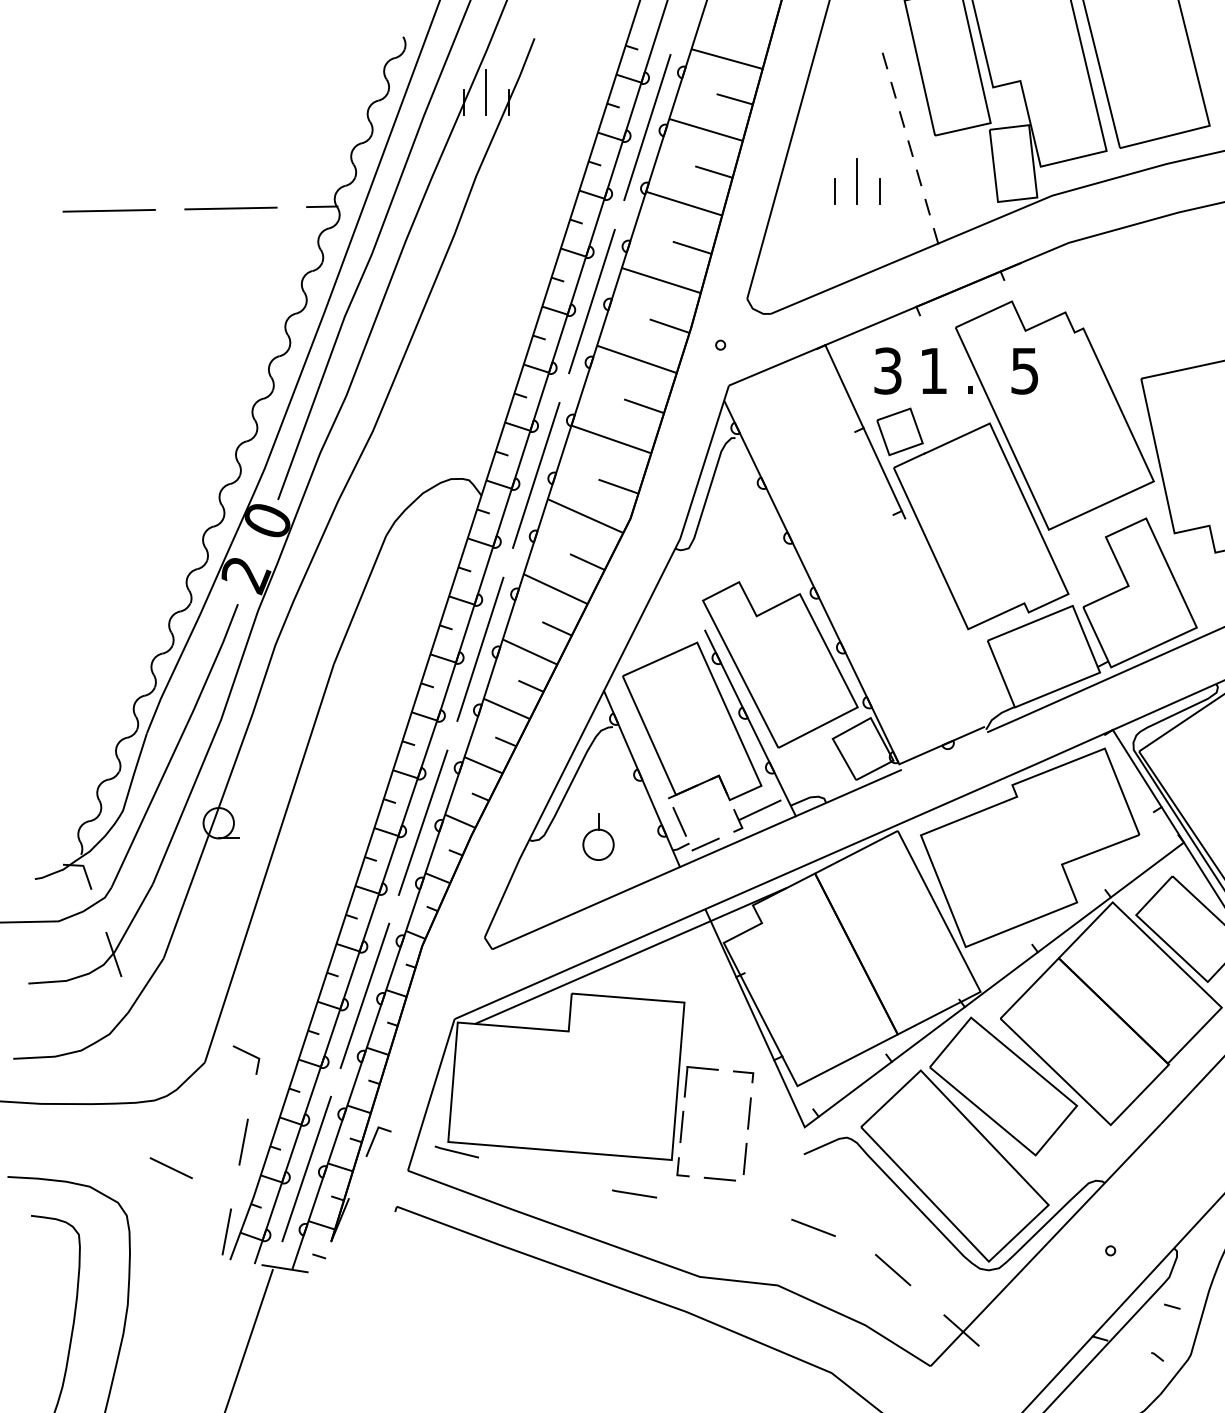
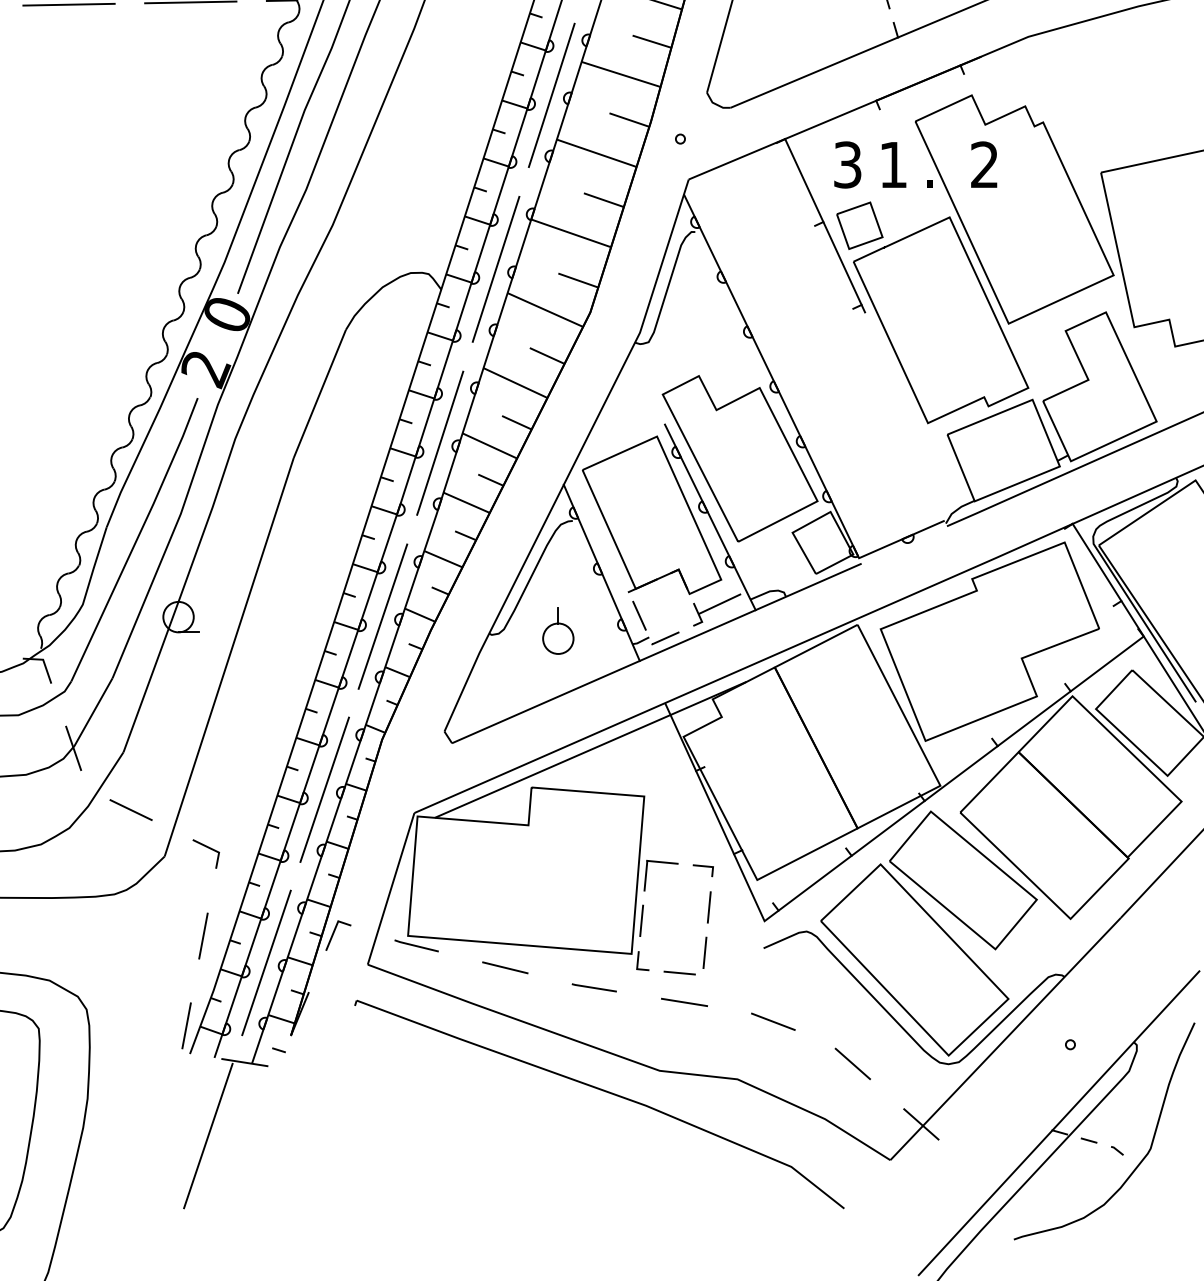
text: (1024, 370) -> (984, 164), 5 -> 2
line: (170, 1168) -> (130, 810), moved
line: (545, 1173) -> (505, 967), added
line: (724, 1208) -> (684, 1002), added
line: (1172, 1306) -> (1089, 1140), moved

